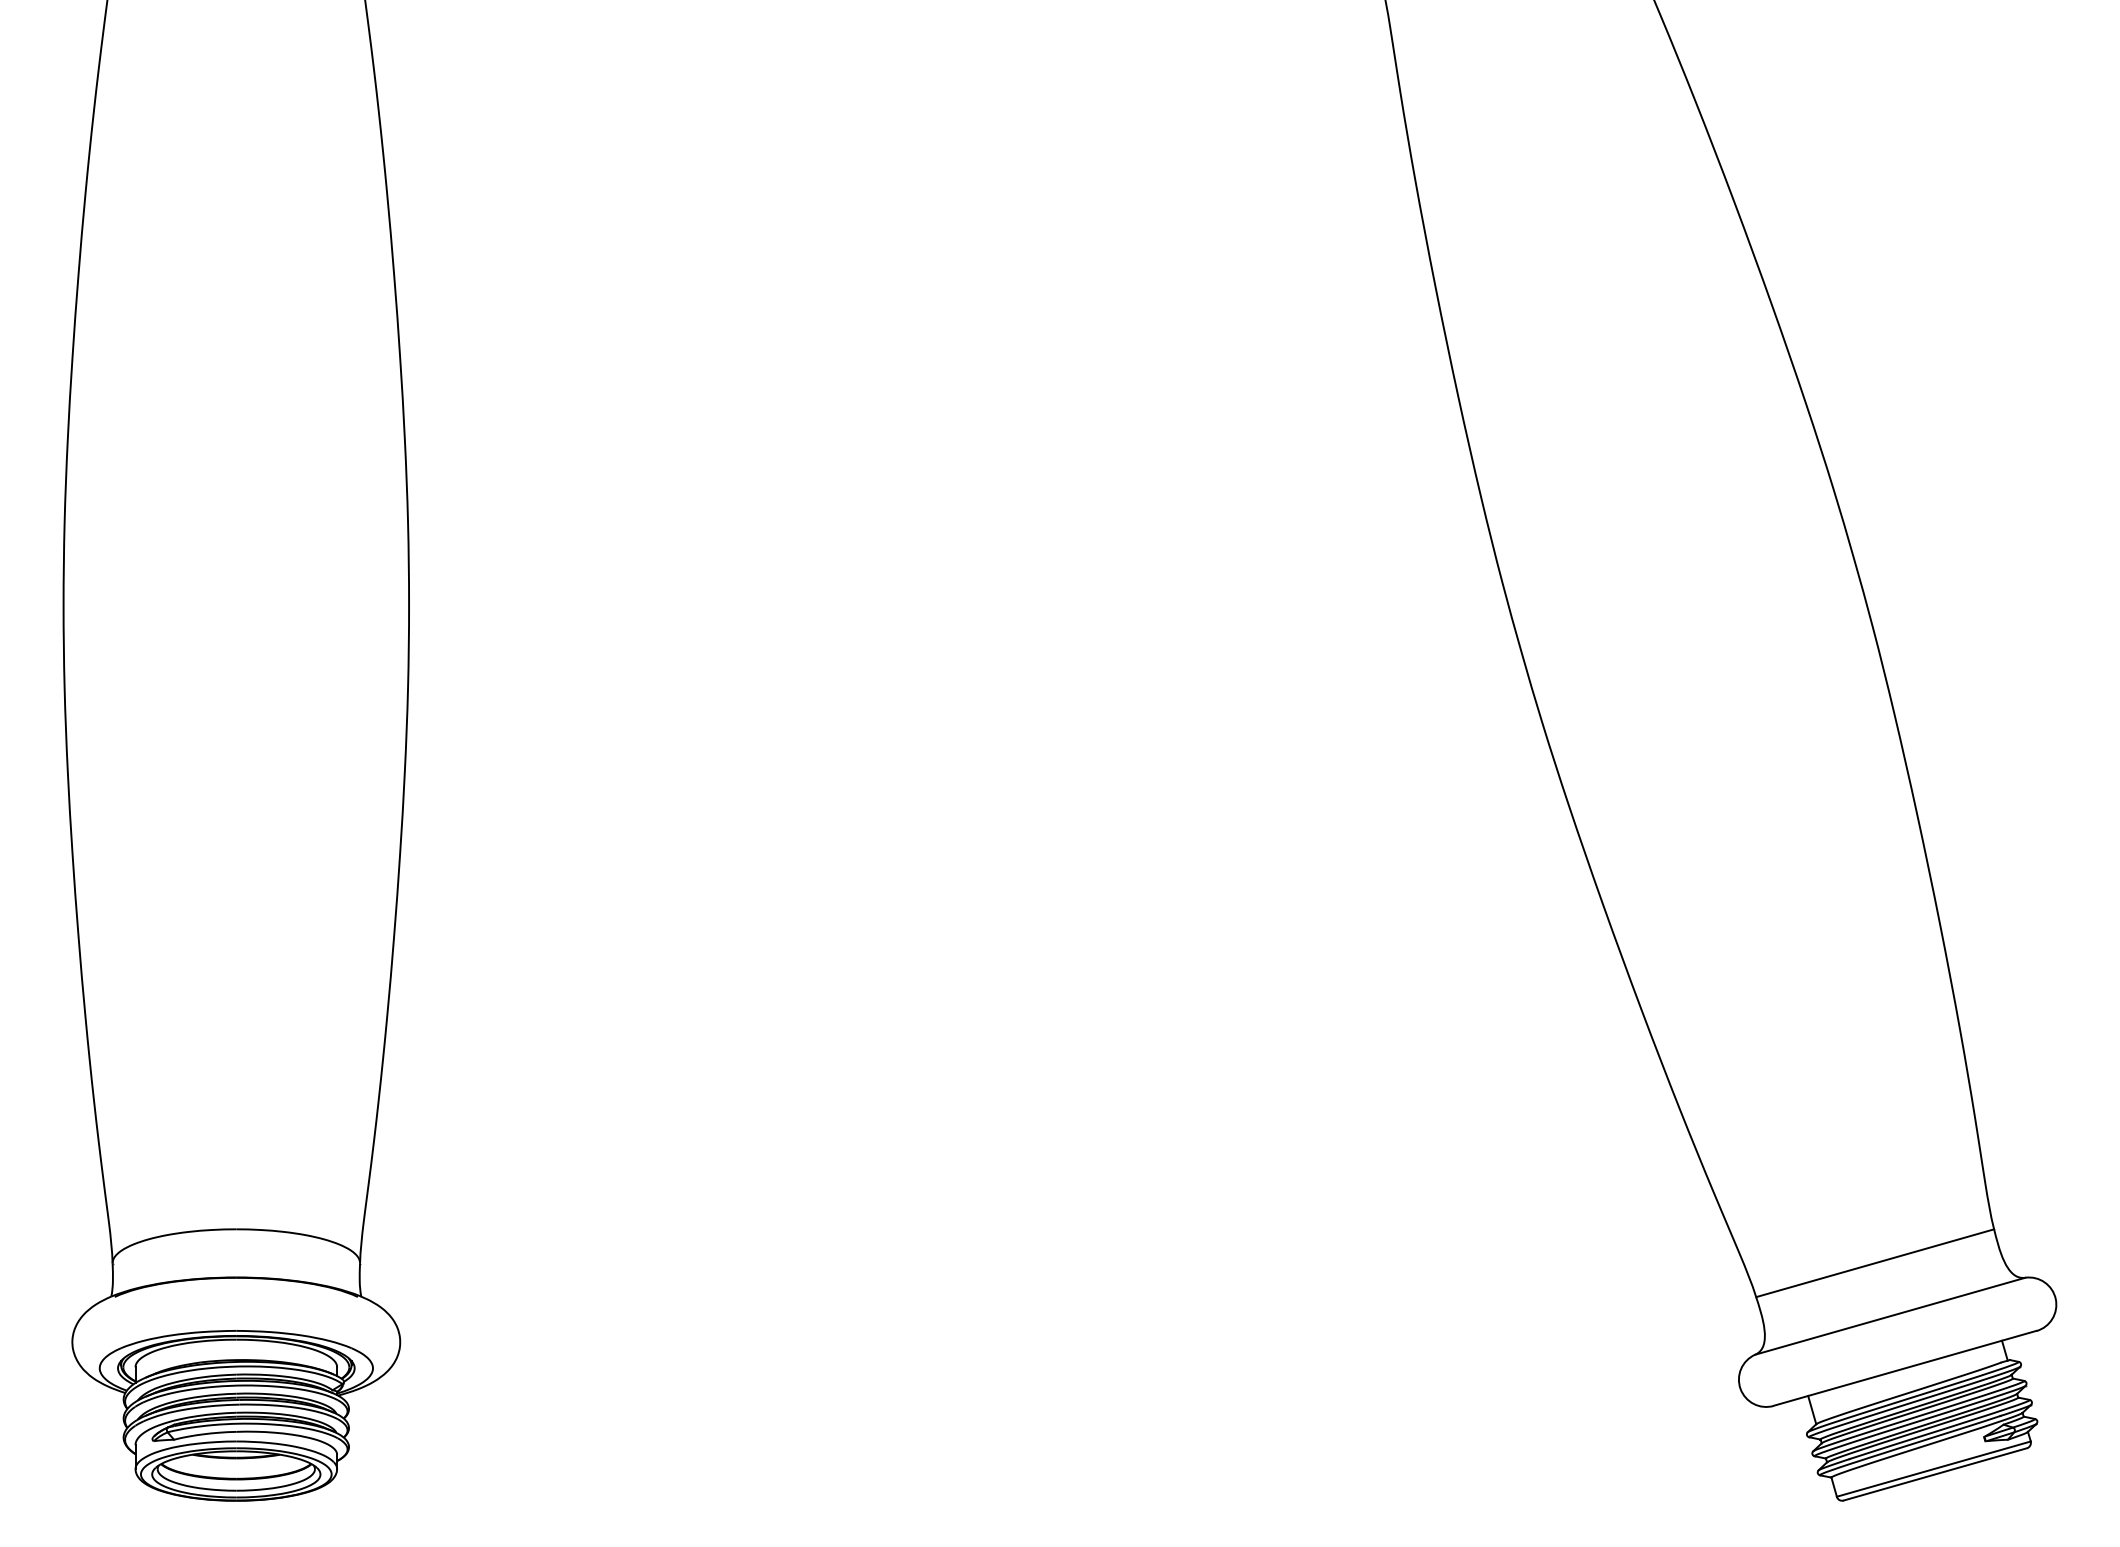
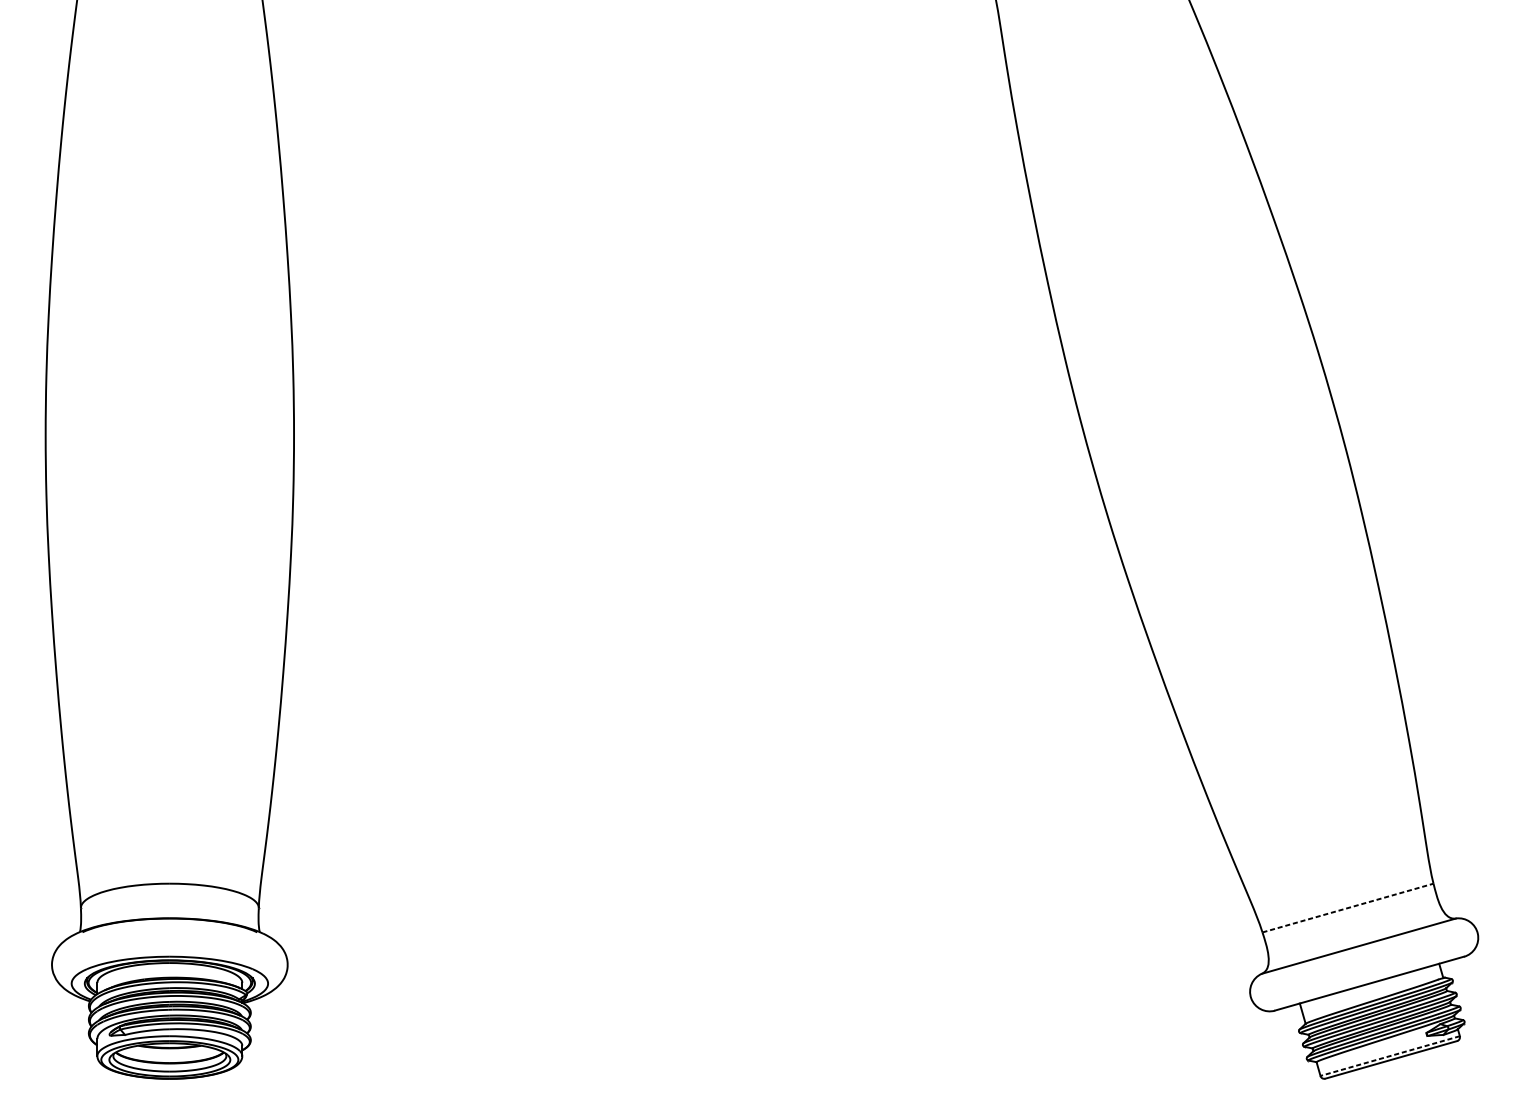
line: (1875, 1263) -> (1348, 908), solid -> dashed
line: (1933, 1469) -> (1389, 1056), solid -> dashed

